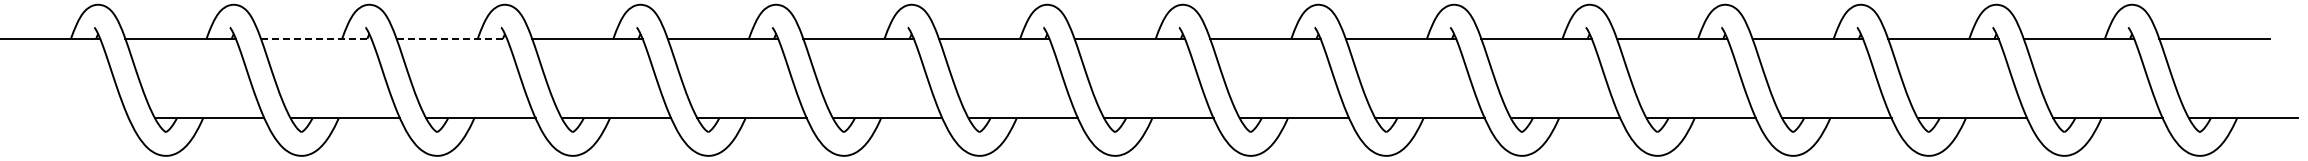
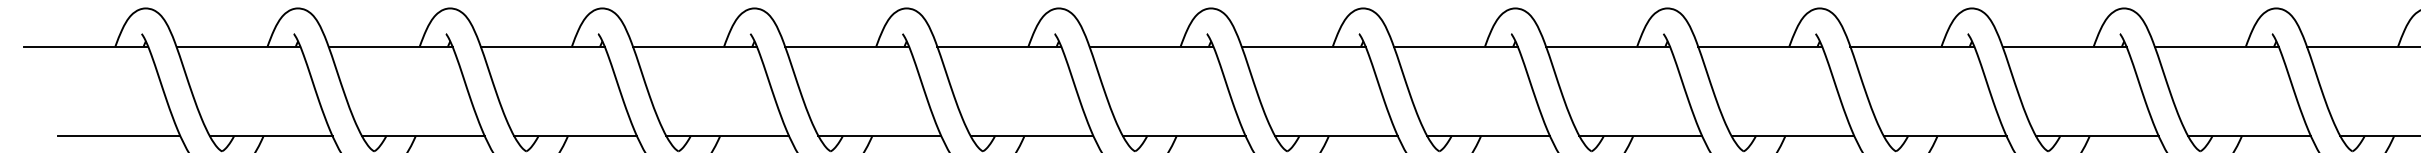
line: (316, 38) -> (390, 46), dashed -> solid
line: (452, 38) -> (543, 46), dashed -> solid
line: (73, 118) -> (118, 136), added

